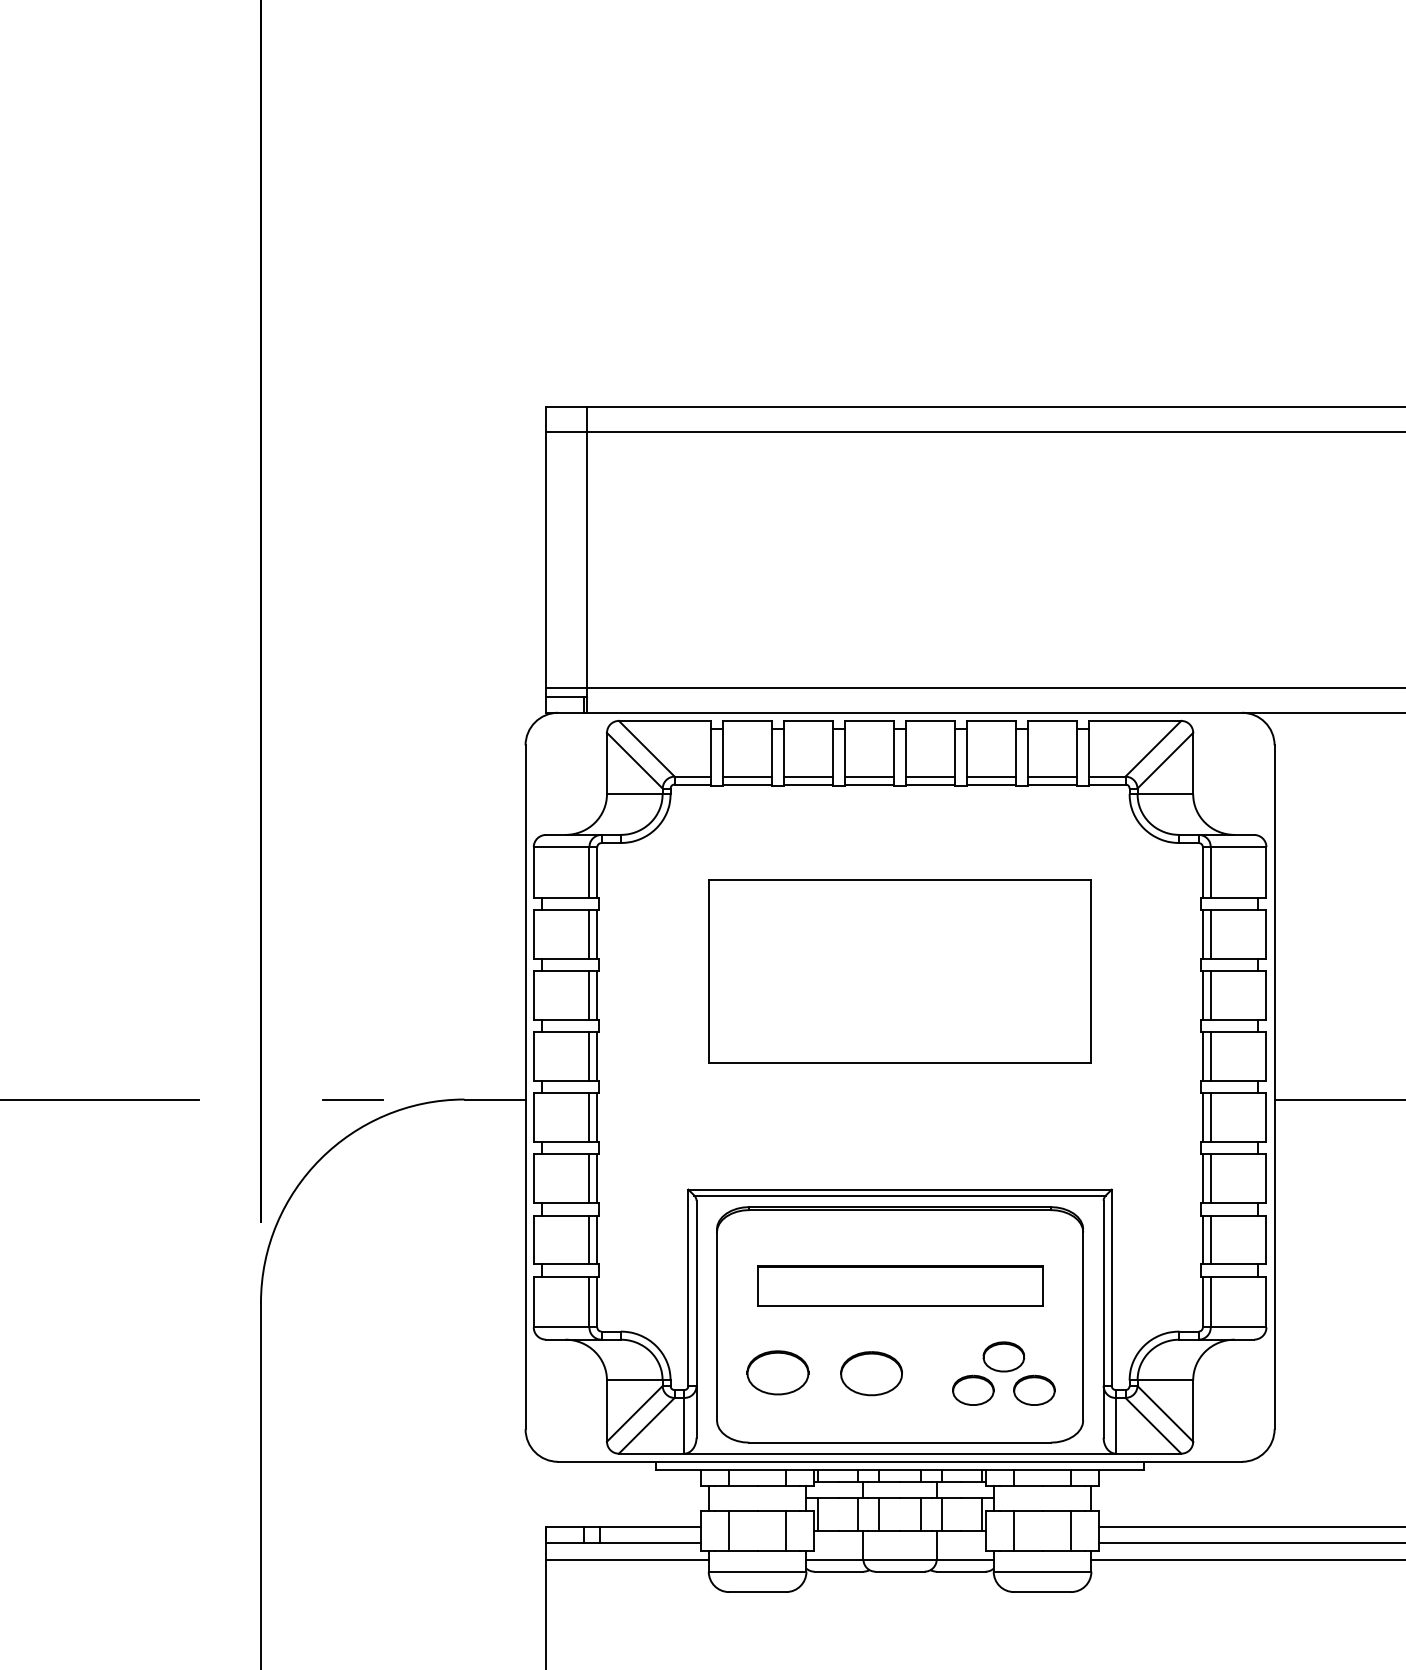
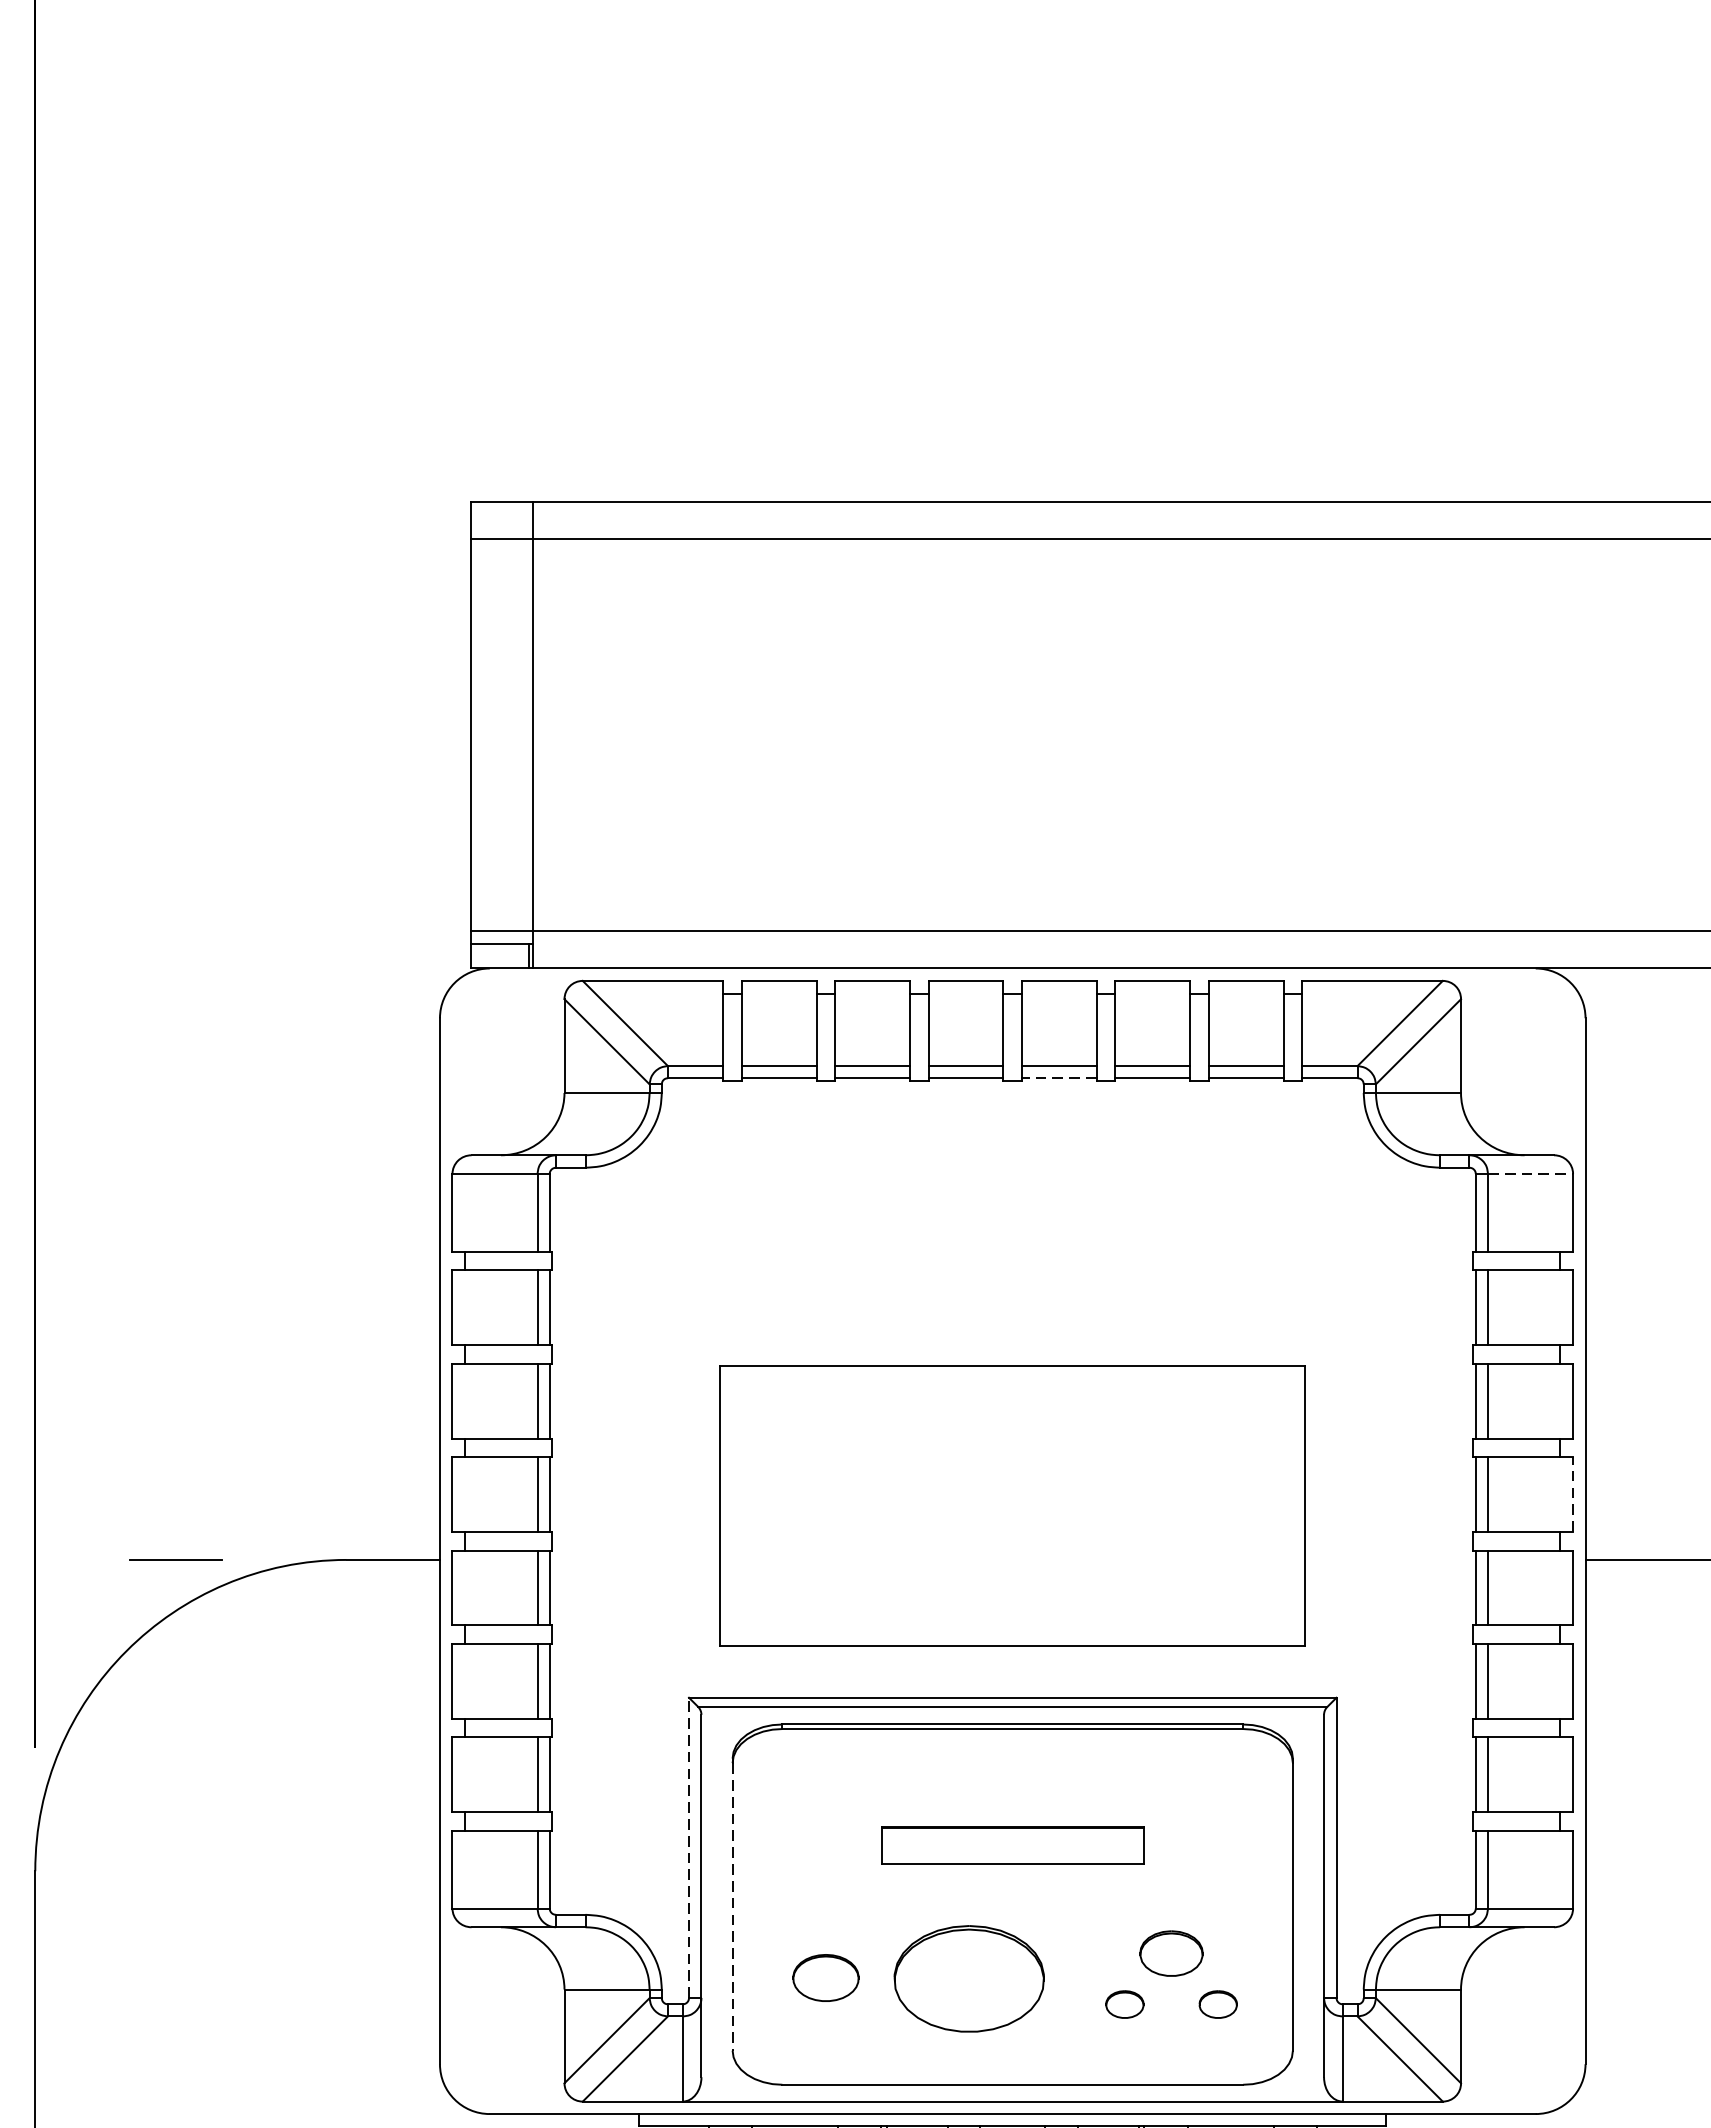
line: (930, 784) -> (1059, 1078), solid -> dashed
line: (1238, 847) -> (1530, 1174), solid -> dashed
part: (899, 971) -> (1011, 1506), moved
line: (1266, 1056) -> (1573, 1494), solid -> dashed
part: (900, 1285) -> (1013, 1844), size x0.6
line: (688, 1287) -> (689, 1847), solid -> dashed
line: (716, 1326) -> (731, 1907), solid -> dashed
part: (777, 1372) -> (825, 1977), size x0.7
part: (871, 1373) -> (969, 1978), size x1.6
part: (973, 1389) -> (1125, 2003), size x0.6
part: (1034, 1389) -> (1218, 2003), size x0.6

